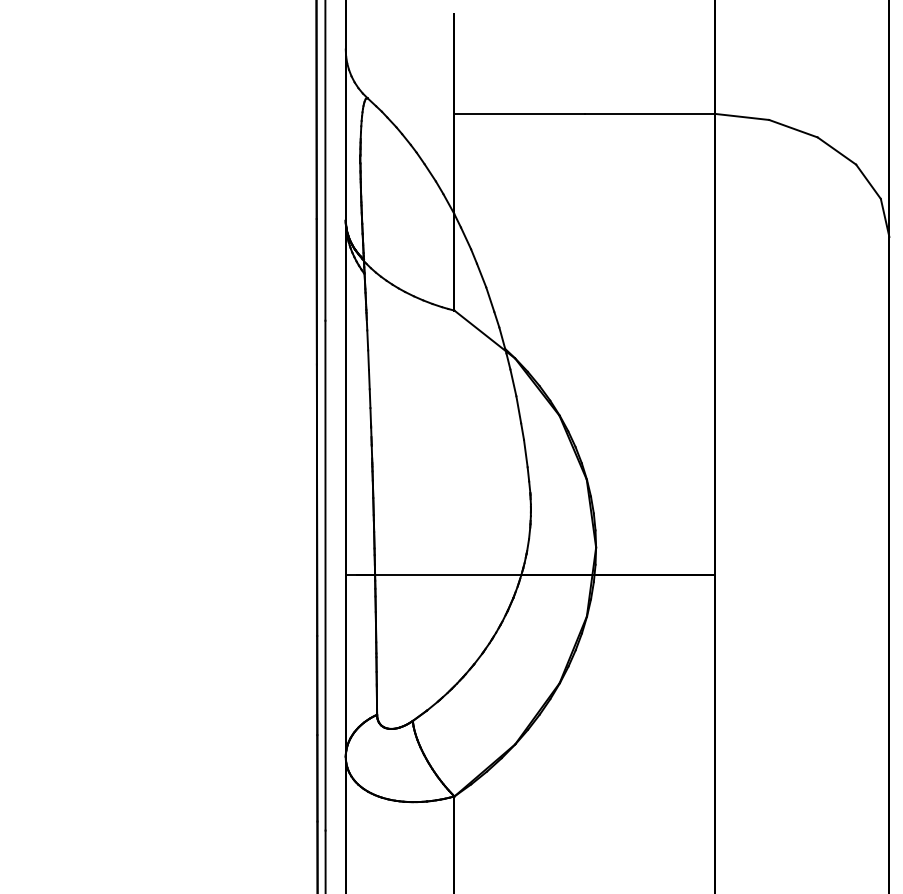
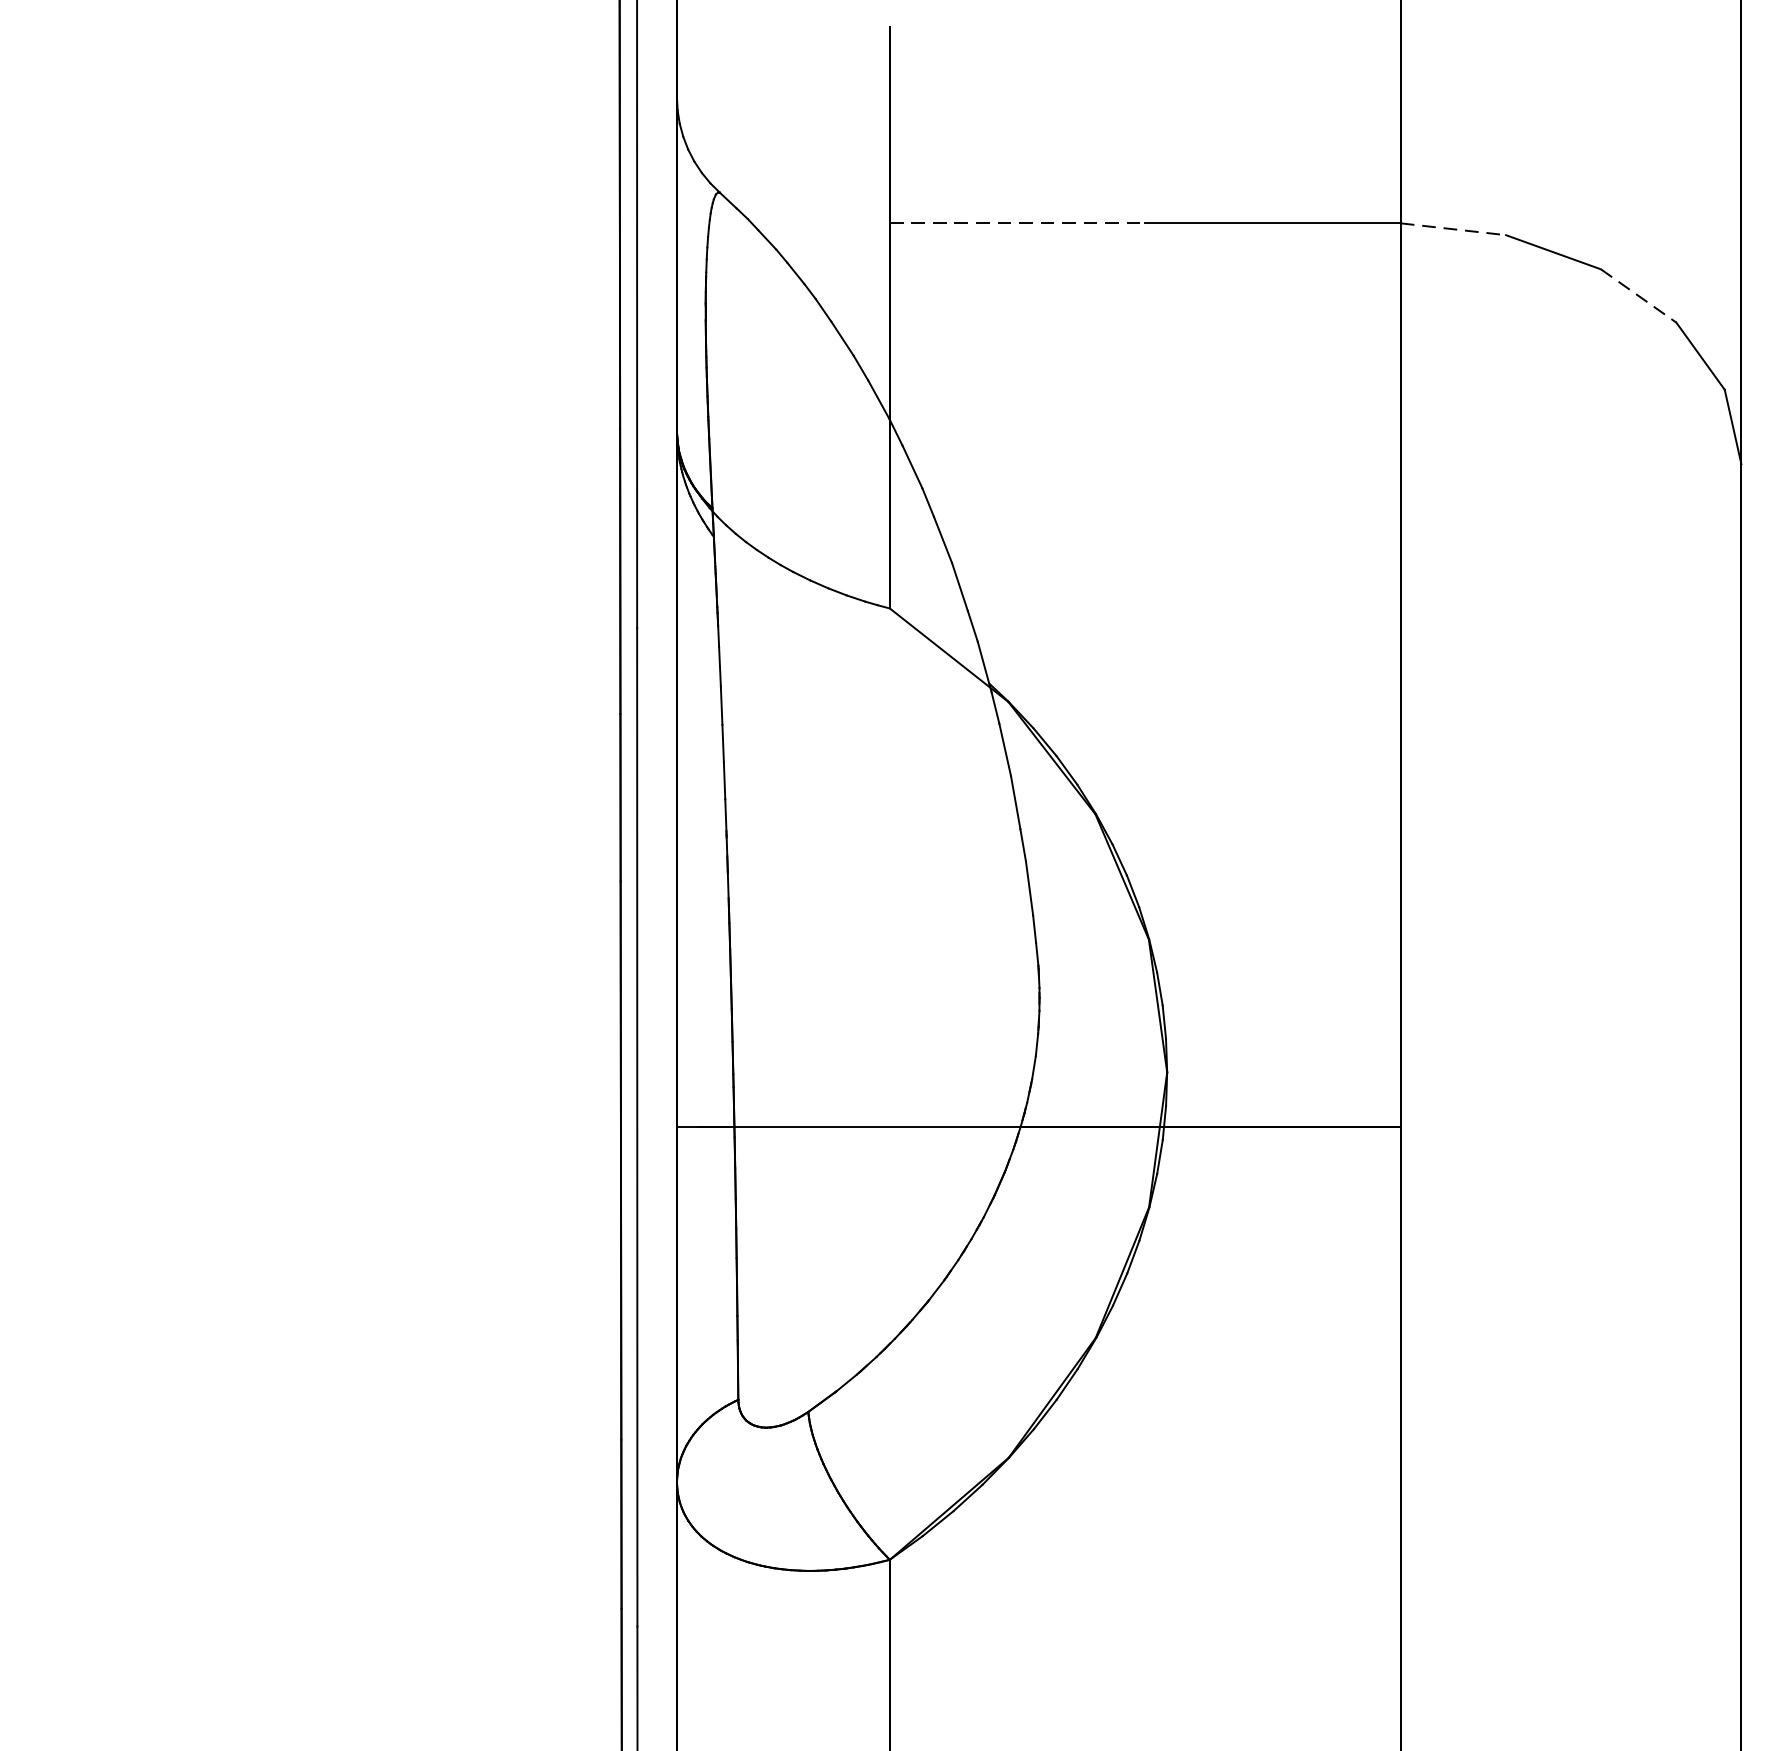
line: (520, 113) -> (1019, 222), solid -> dashed
line: (742, 117) -> (1453, 230), solid -> dashed
line: (836, 151) -> (1637, 296), solid -> dashed

